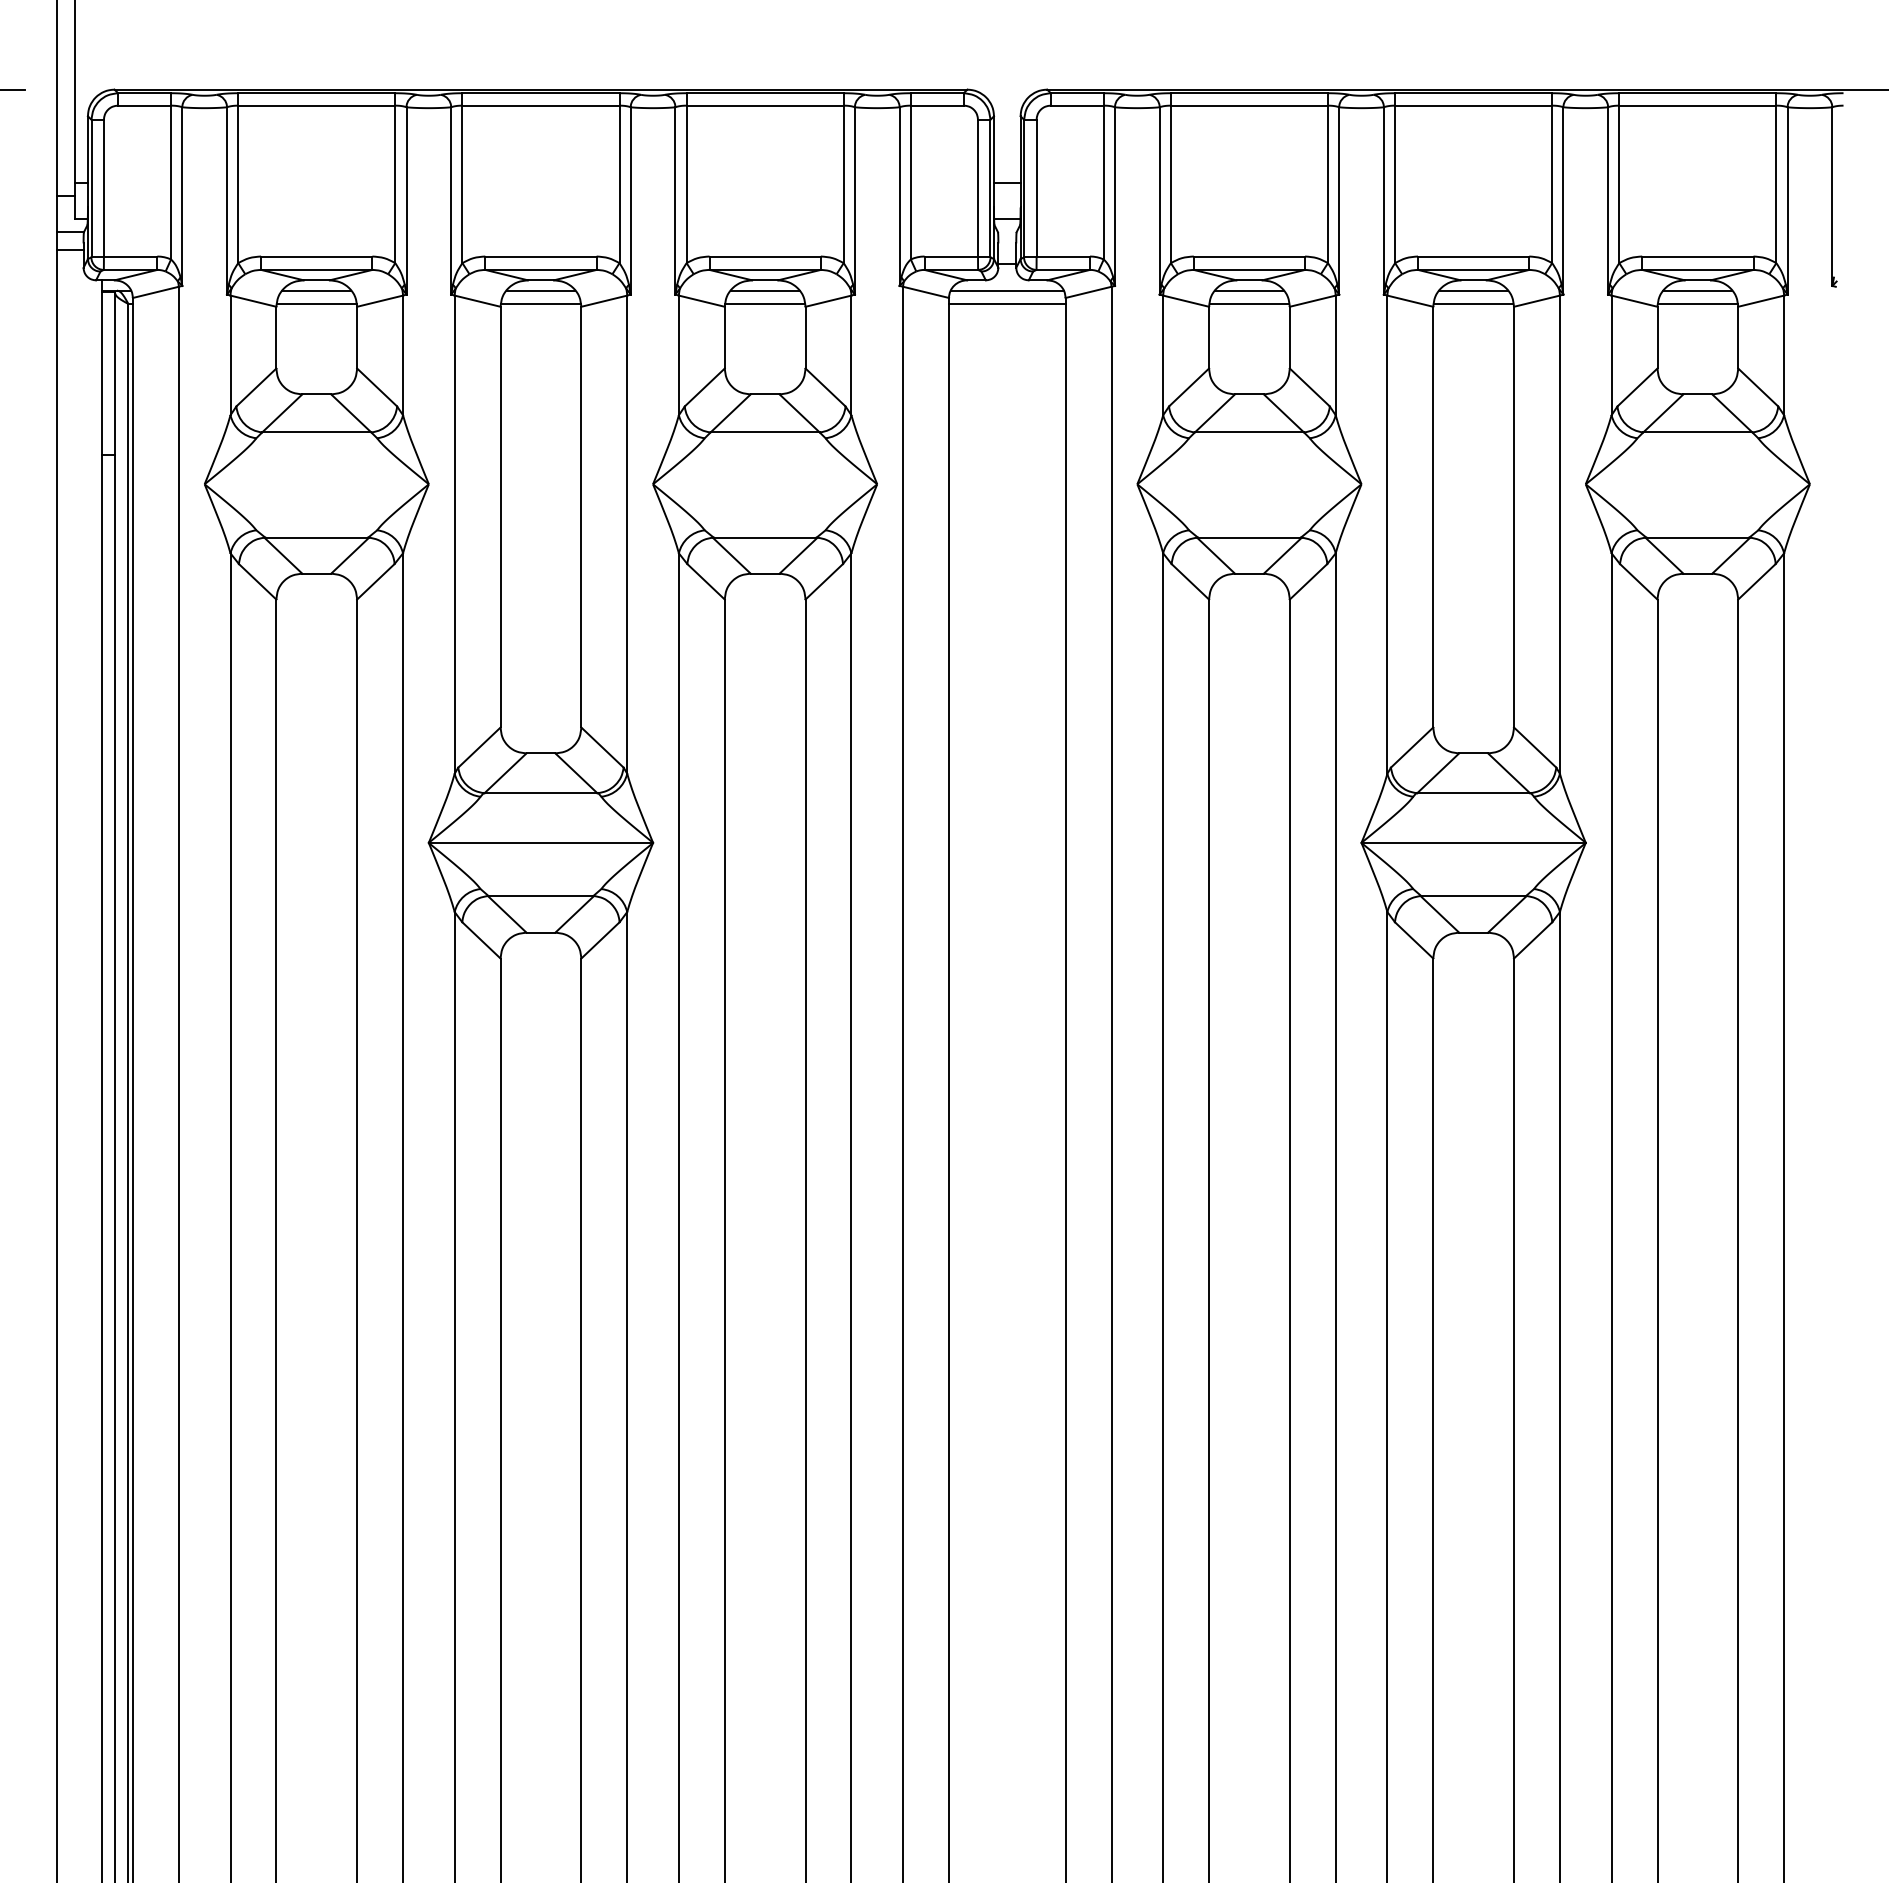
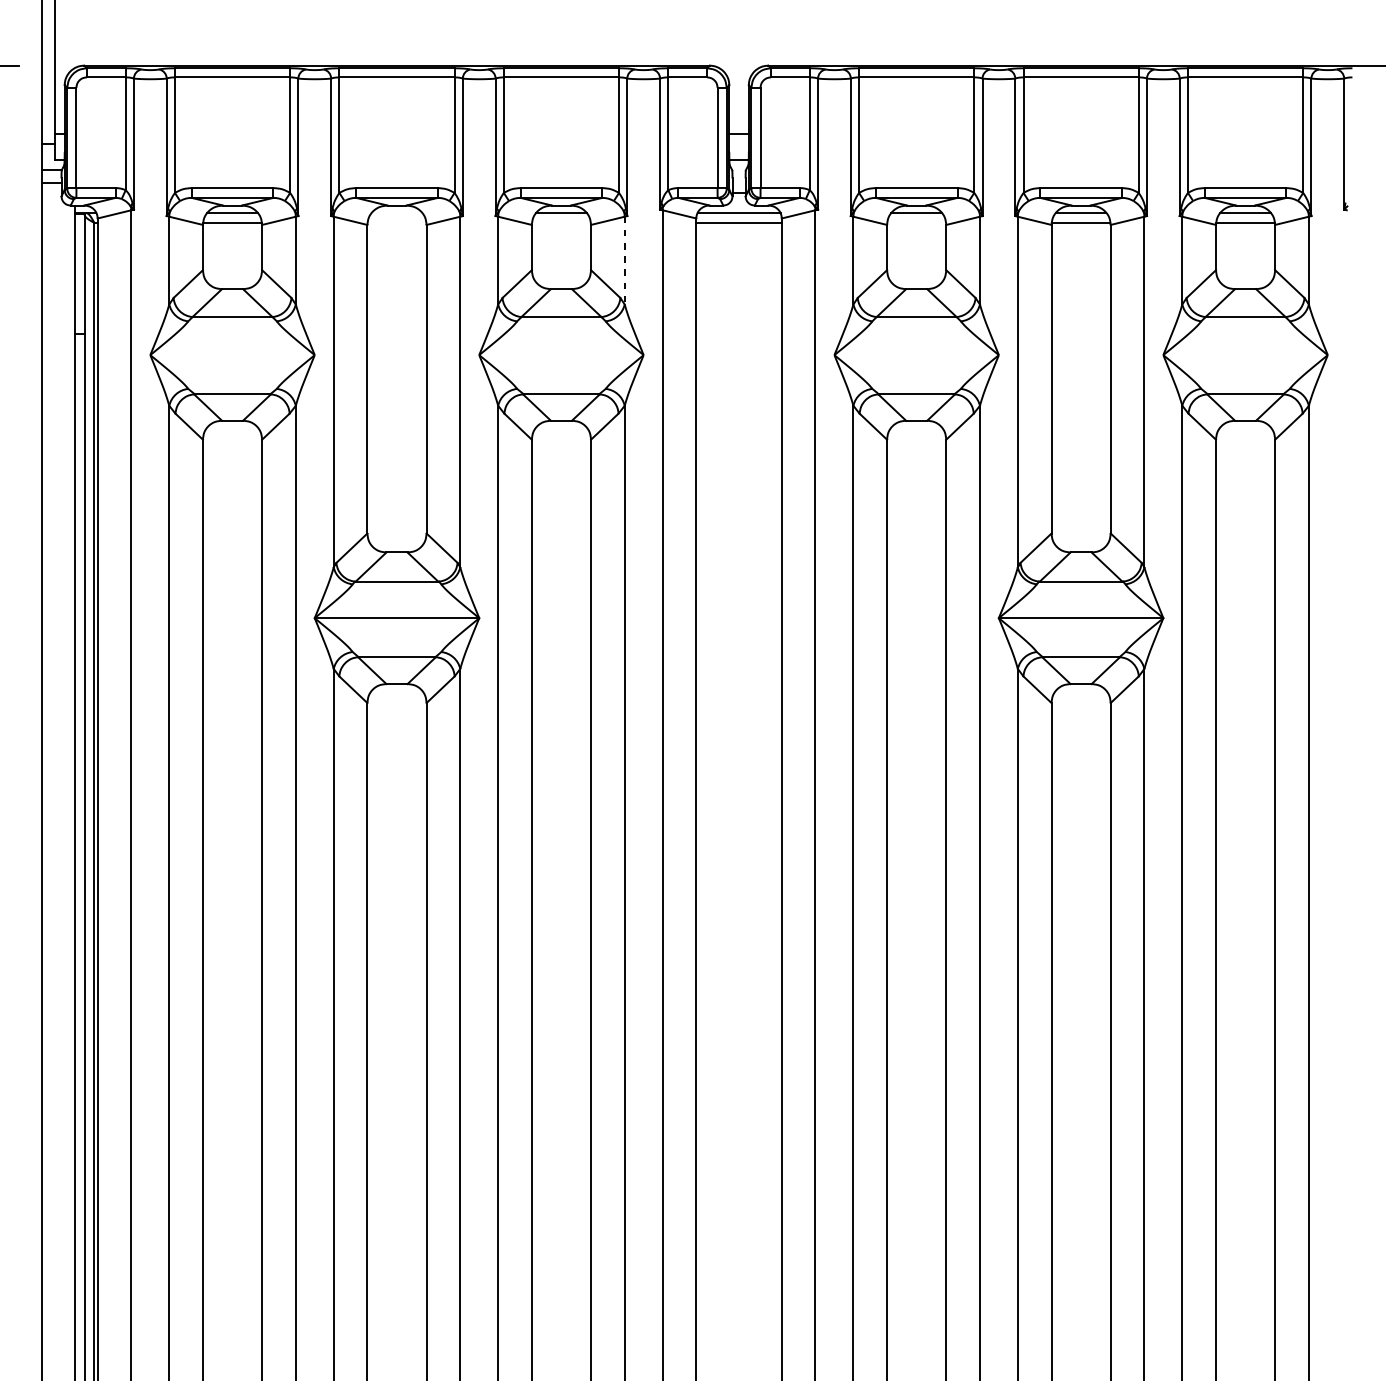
line: (540, 290) -> (396, 212), removed
line: (540, 303) -> (396, 222), removed
line: (764, 303) -> (560, 222), removed
line: (1249, 303) -> (916, 222), removed
line: (851, 355) -> (624, 260), solid -> dashed

